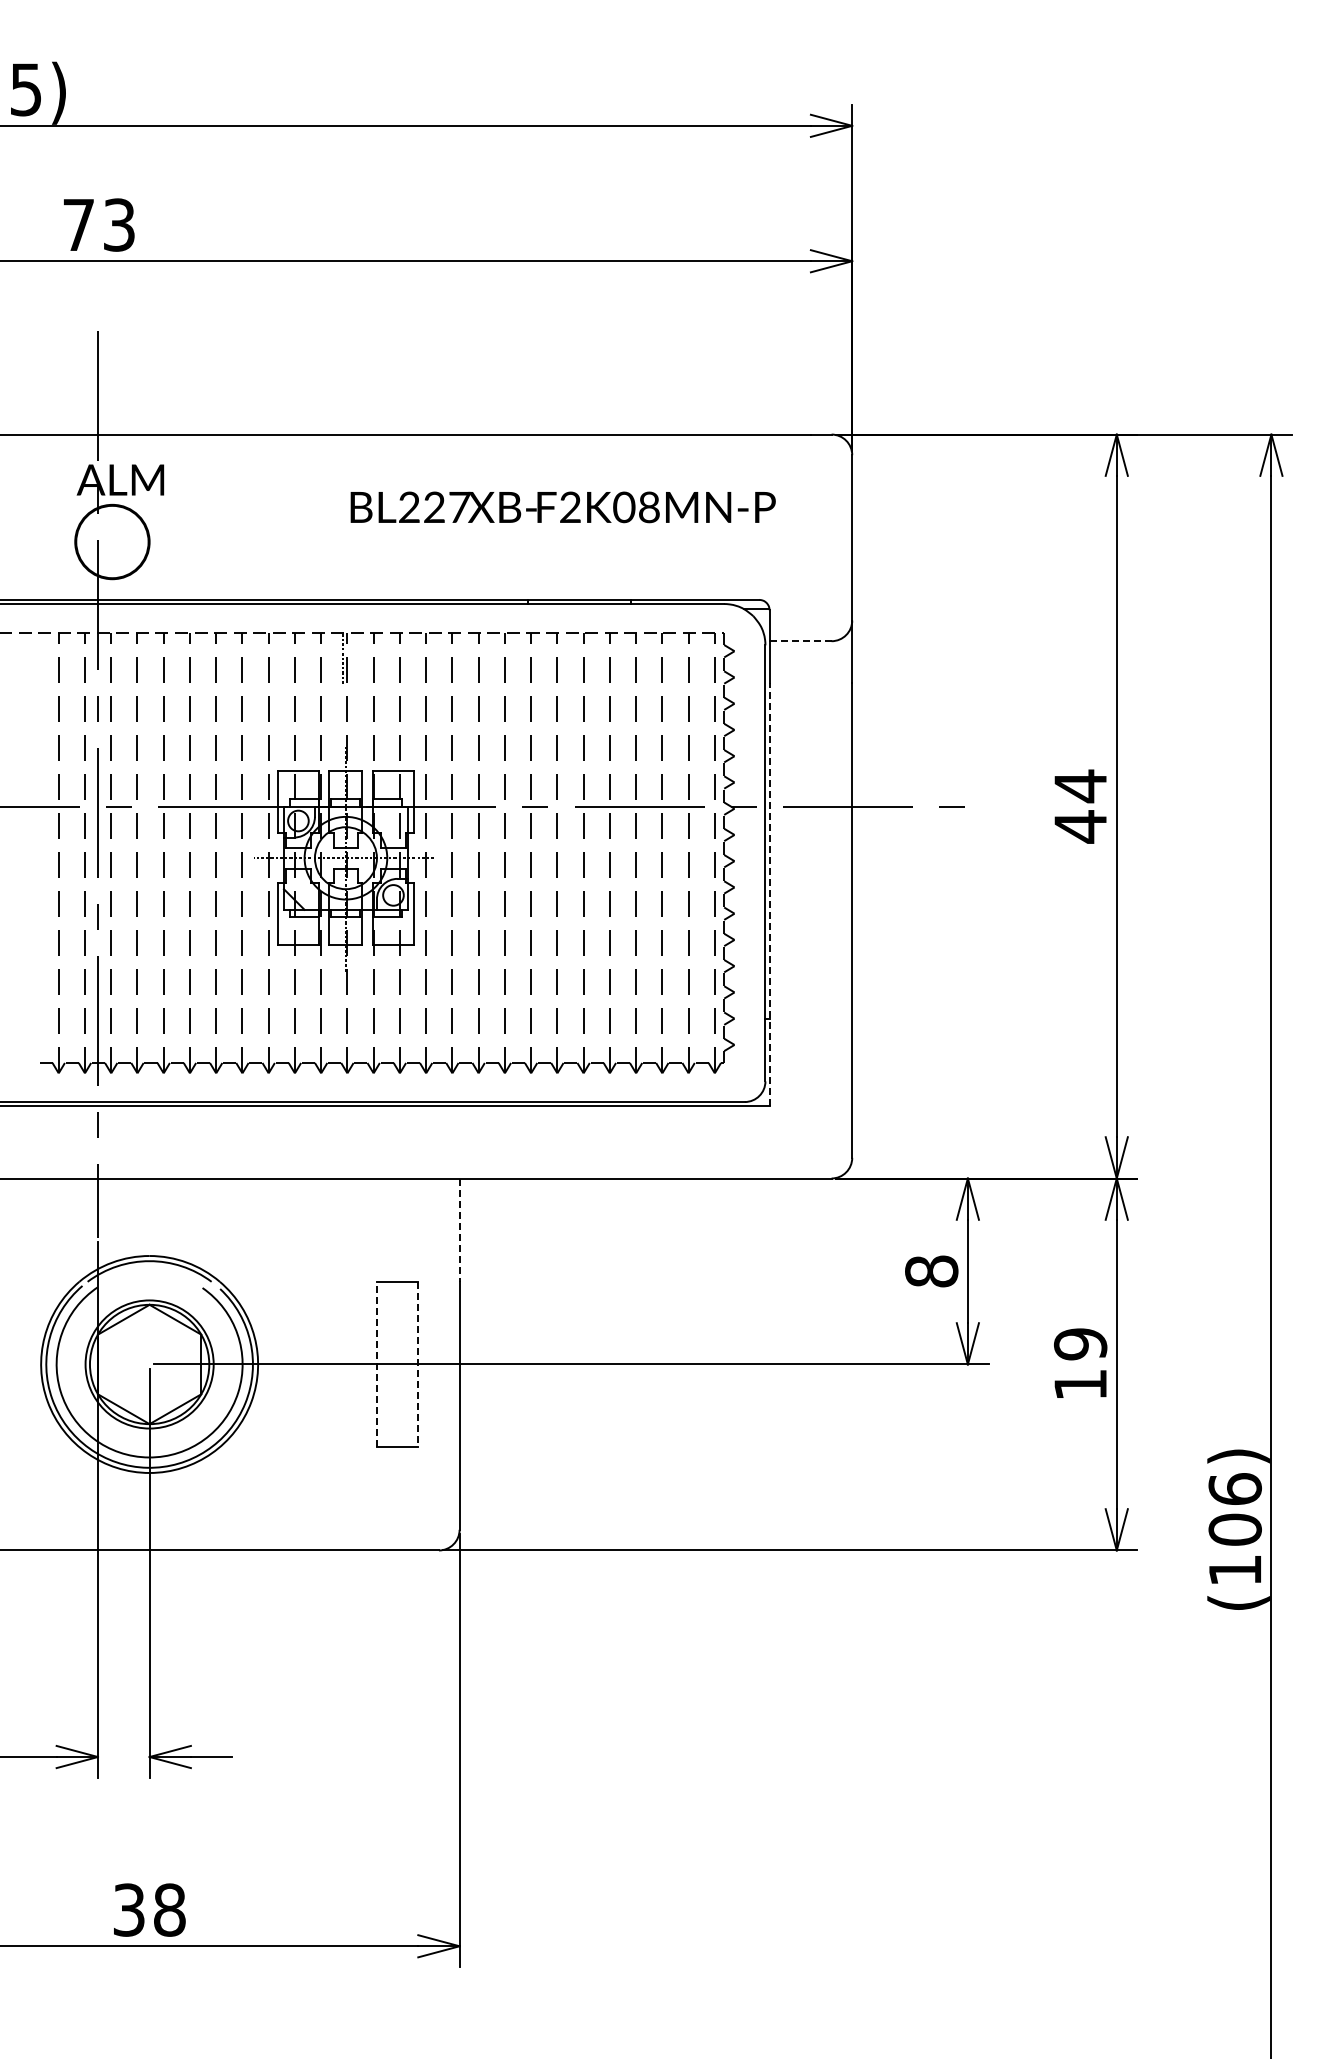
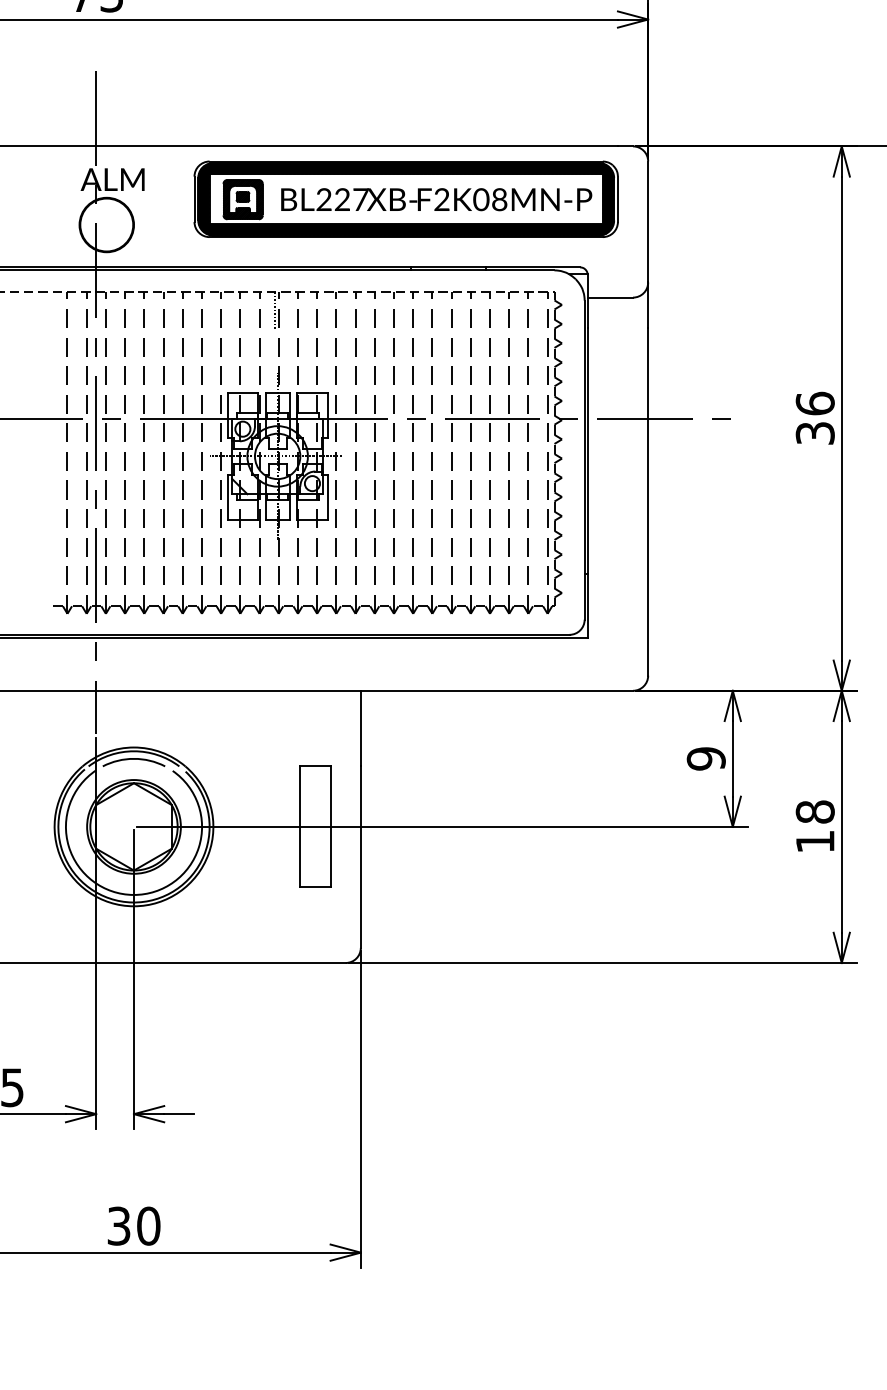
part: (521, 506) -> (406, 199), added
line: (800, 641) -> (610, 297), dashed -> solid
text: (1080, 806) -> (815, 418), 44 -> 36
line: (769, 894) -> (587, 482), dashed -> solid
line: (459, 1230) -> (360, 728), dashed -> solid
text: (931, 1271) -> (706, 758), 8 -> 9
arc: (149, 1272) -> (133, 759), added
text: (1080, 1344) -> (815, 812), 19 -> 18
line: (376, 1364) -> (300, 826), dashed -> solid
line: (418, 1364) -> (330, 826), dashed -> solid
text: (169, 1909) -> (148, 1225), 38 -> 30

